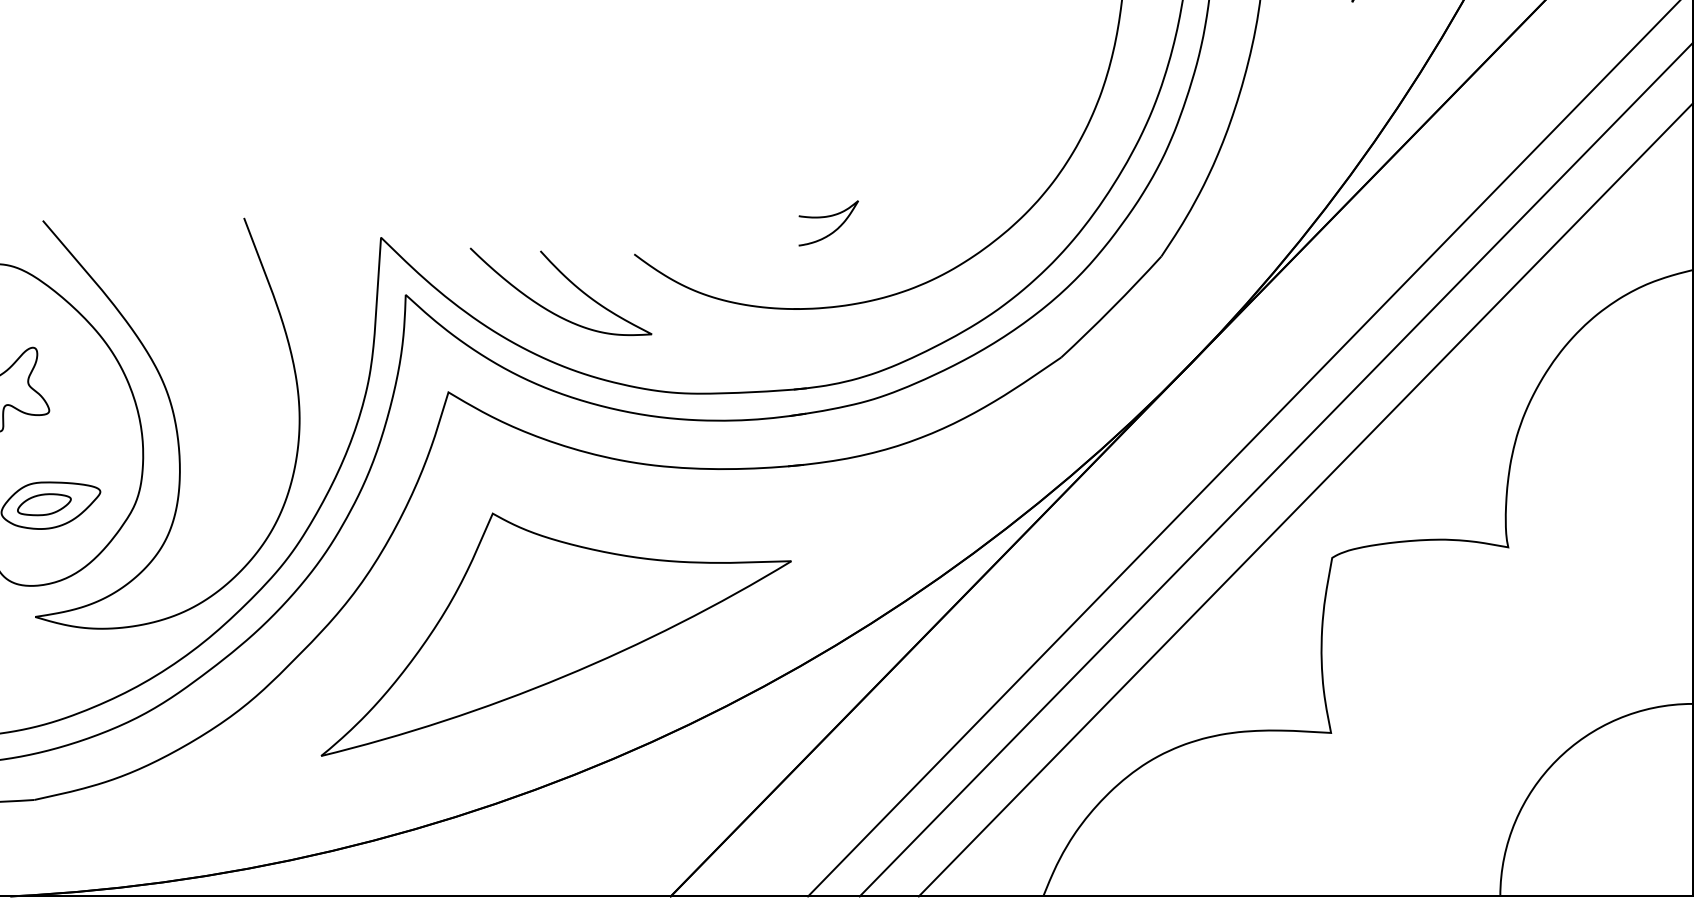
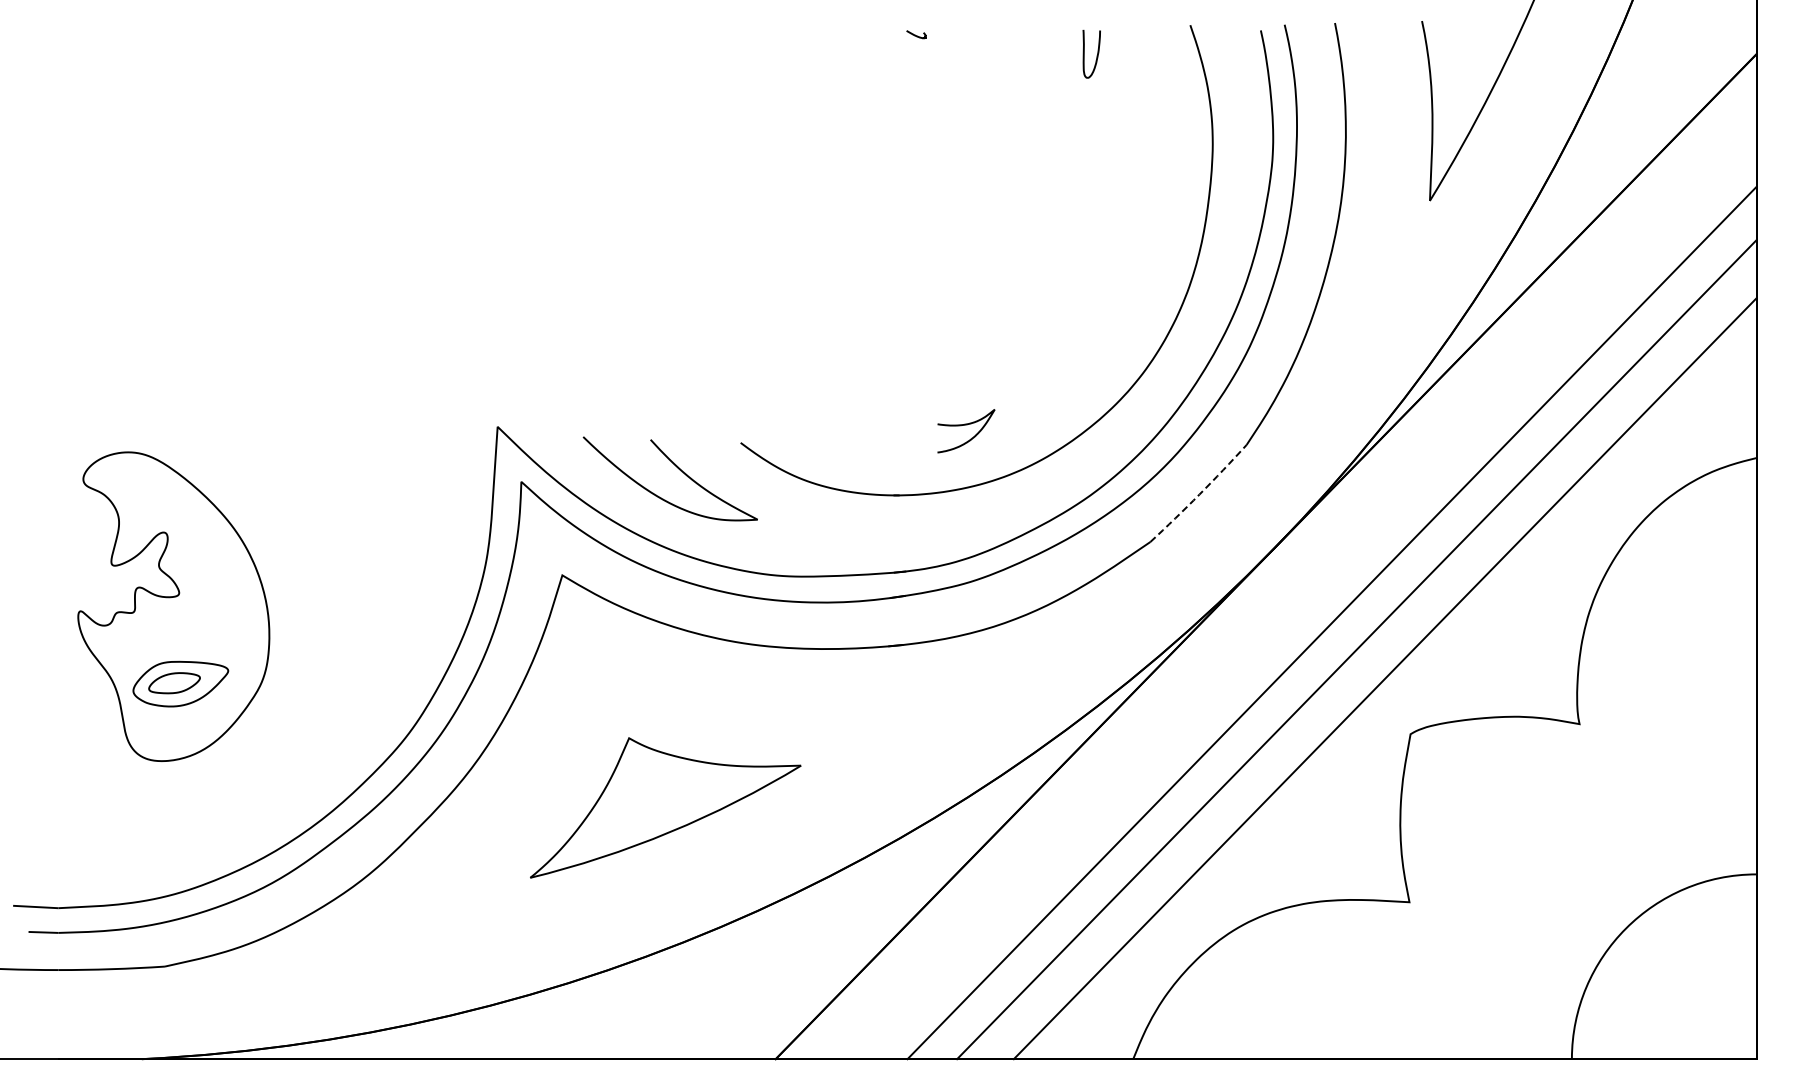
curve: (828, 217) -> (966, 425), moved
arc: (1112, 308) -> (1199, 494), solid -> dashed
part: (174, 423) -> (299, 605), removed
part: (555, 634) -> (665, 807), size x0.6

